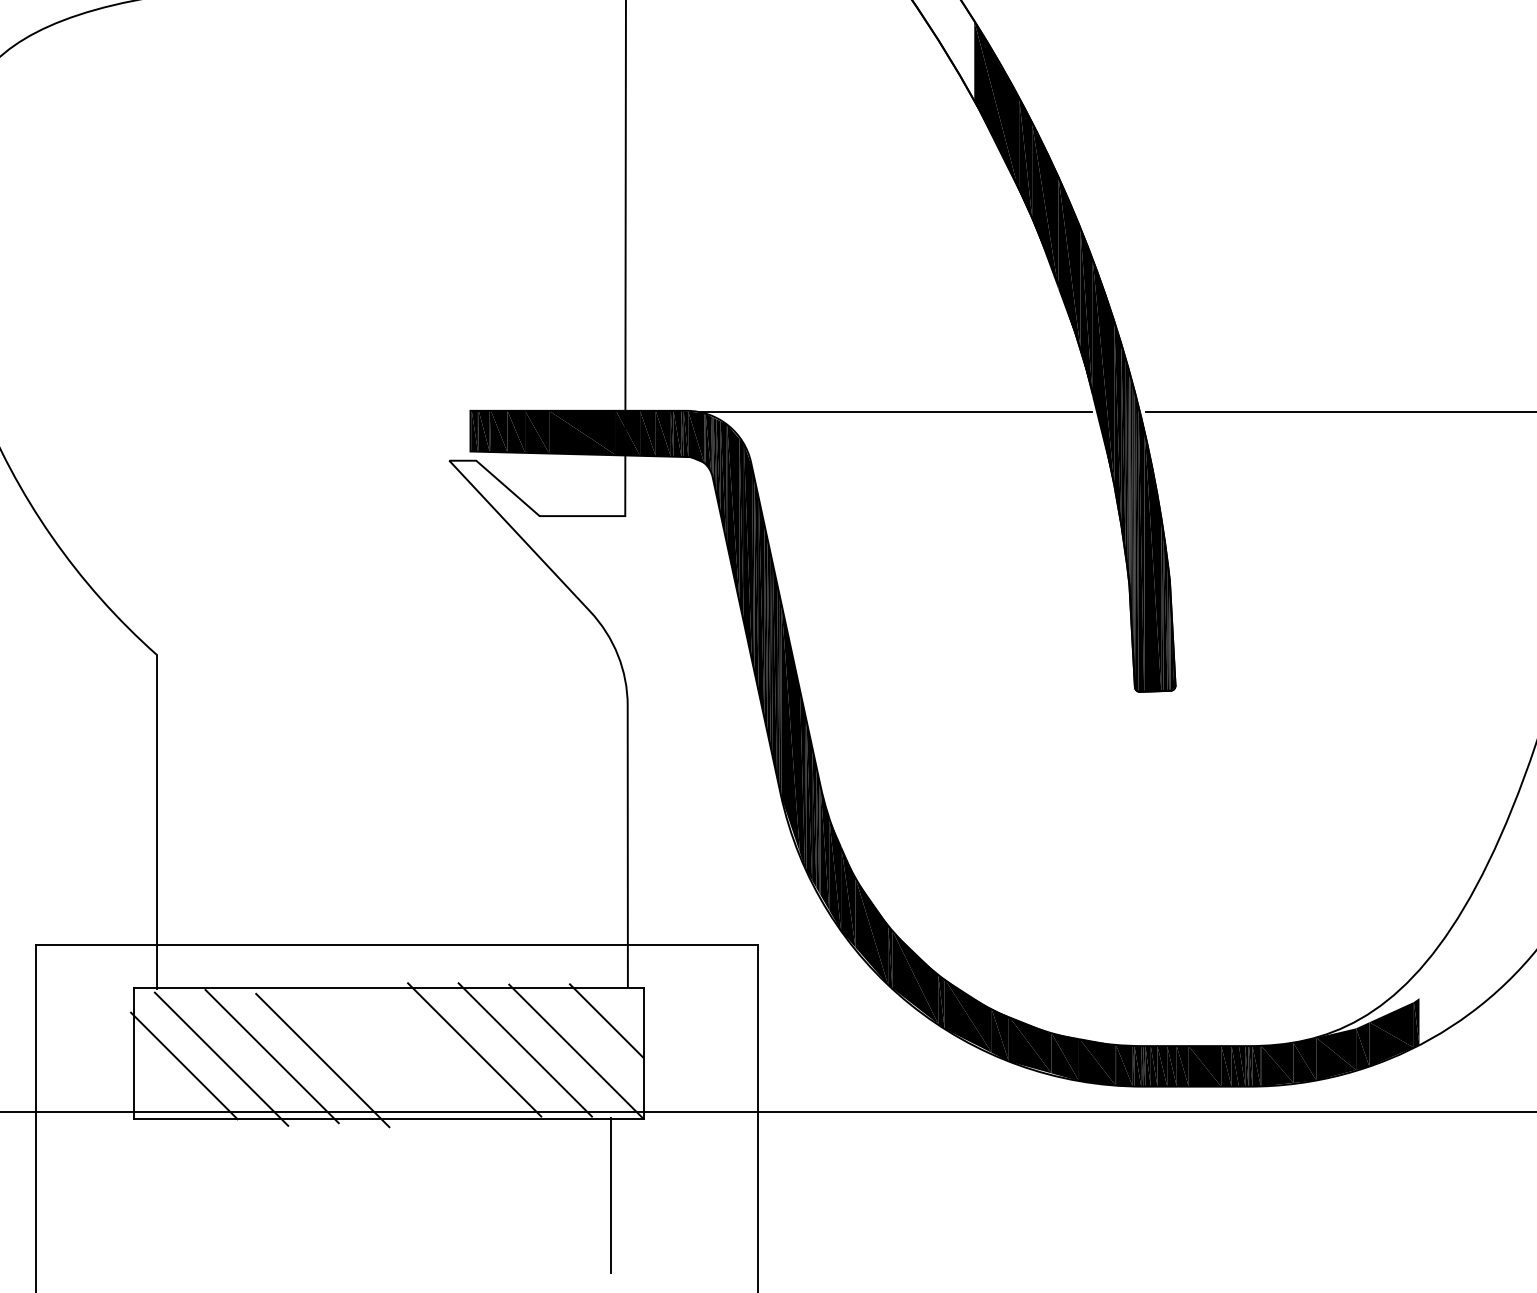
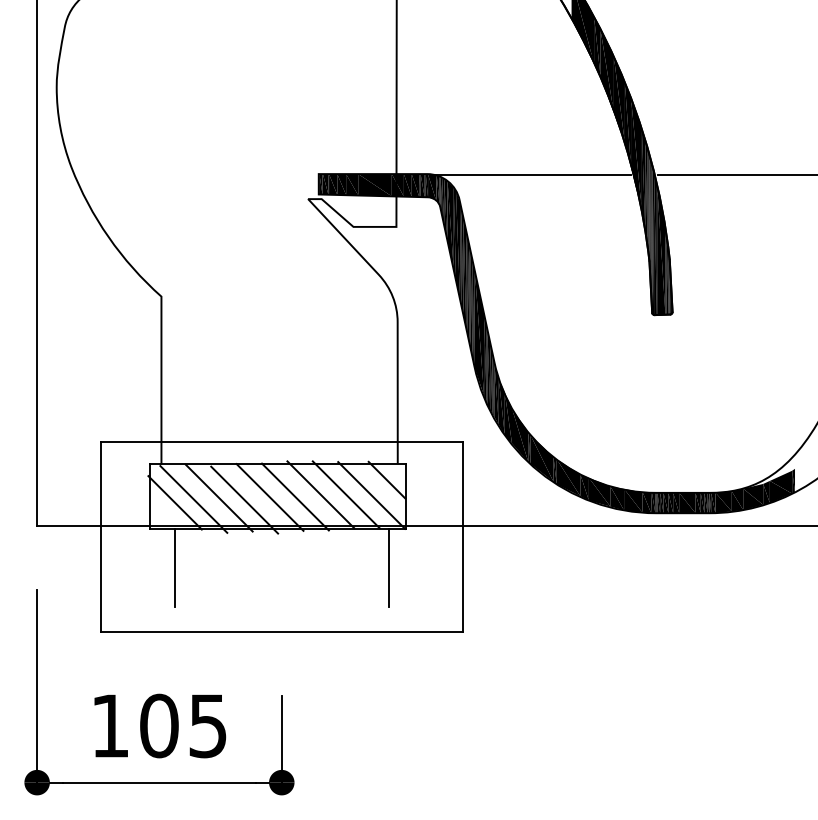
line: (424, 1053) -> (295, 496), added
line: (372, 1055) -> (269, 497), added
line: (184, 1194) -> (175, 567), added

